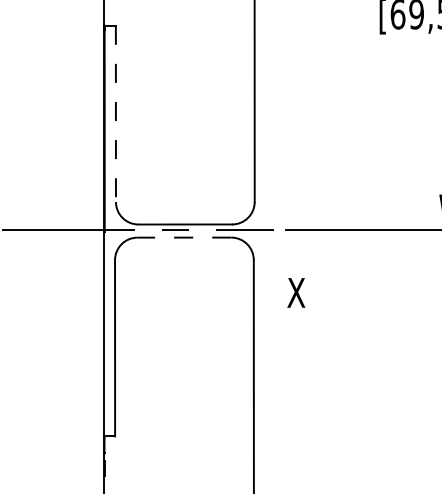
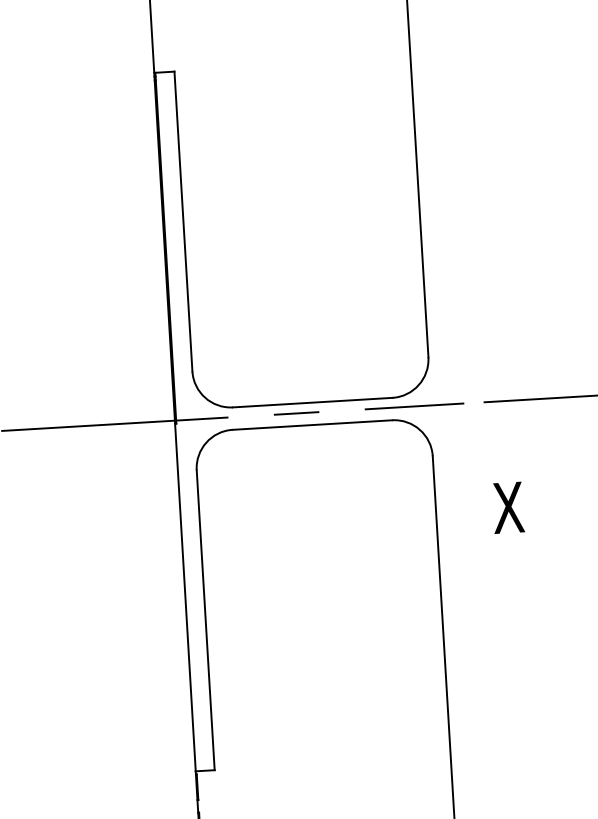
line: (115, 114) -> (182, 222), dashed -> solid
line: (184, 237) -> (312, 424), dashed -> solid

